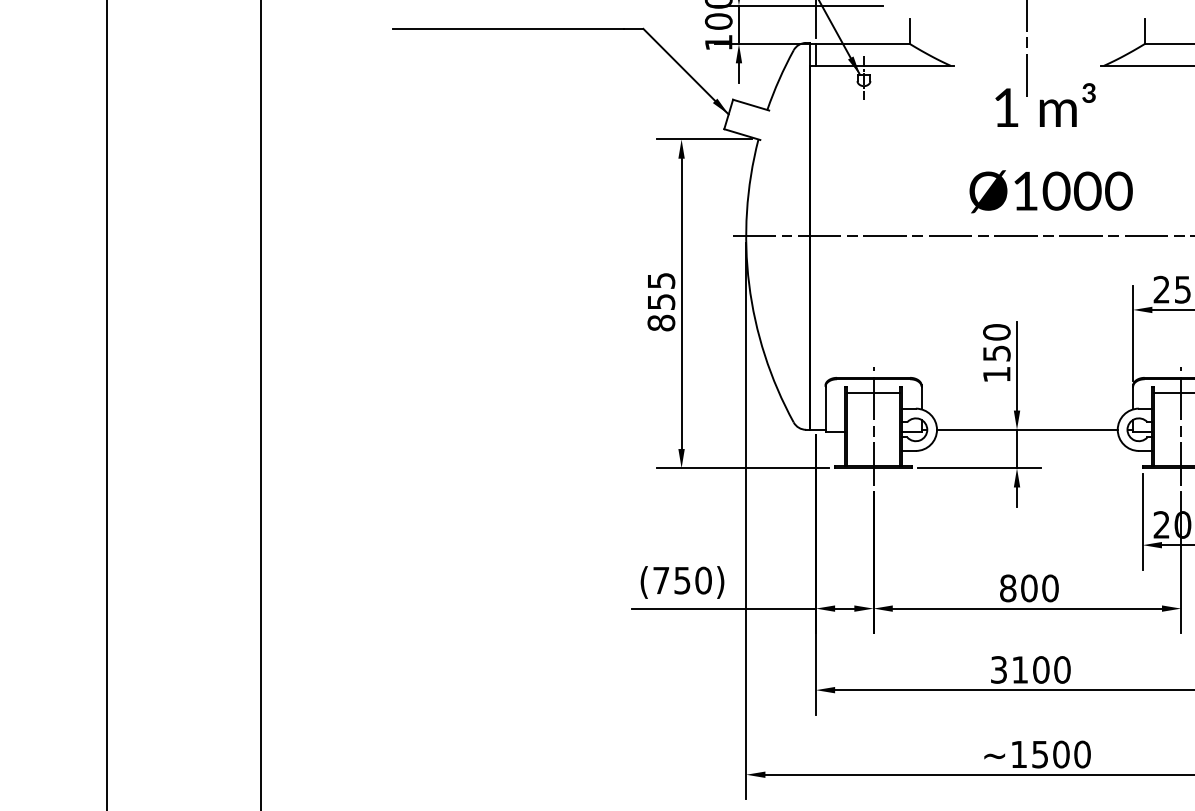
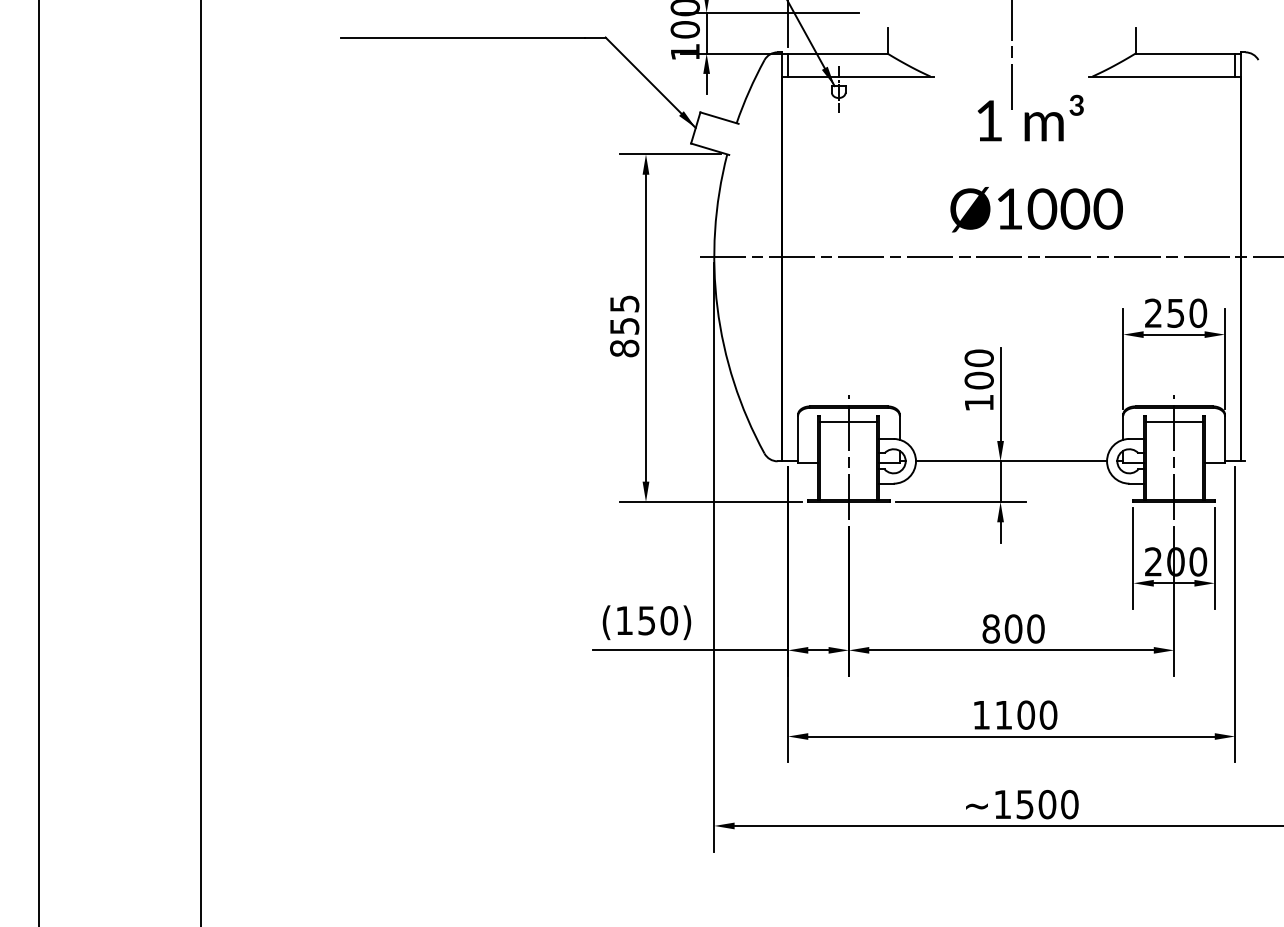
text: (996, 353) -> (978, 380), 150 -> 100
text: (661, 580) -> (624, 620), (750) -> (150)
text: (998, 669) -> (981, 714), 3100 -> 1100

